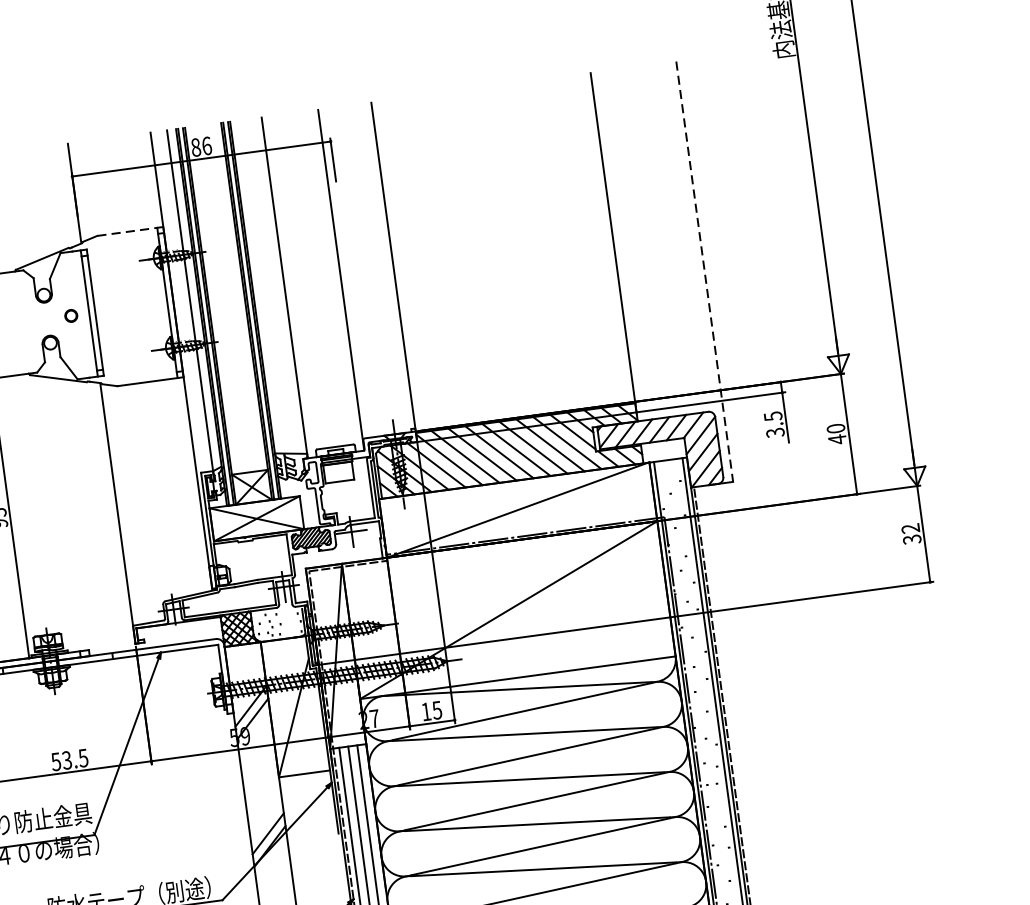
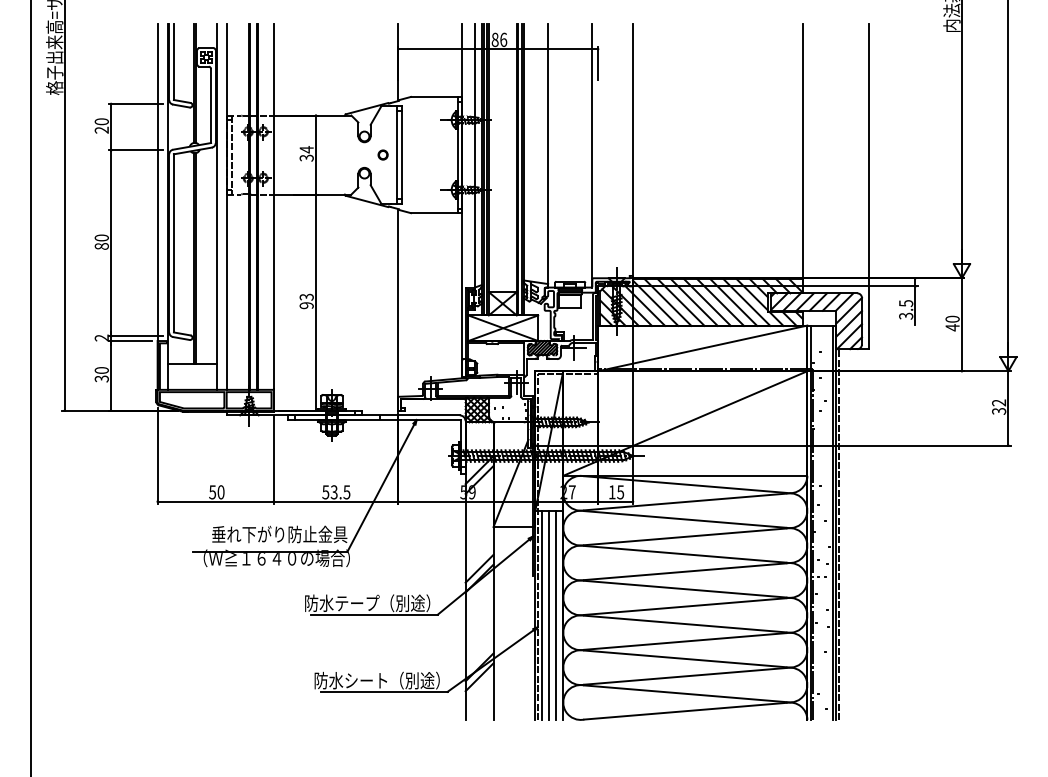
line: (130, 230) -> (436, 96), dashed -> solid
line: (704, 271) -> (868, 186), dashed -> solid

